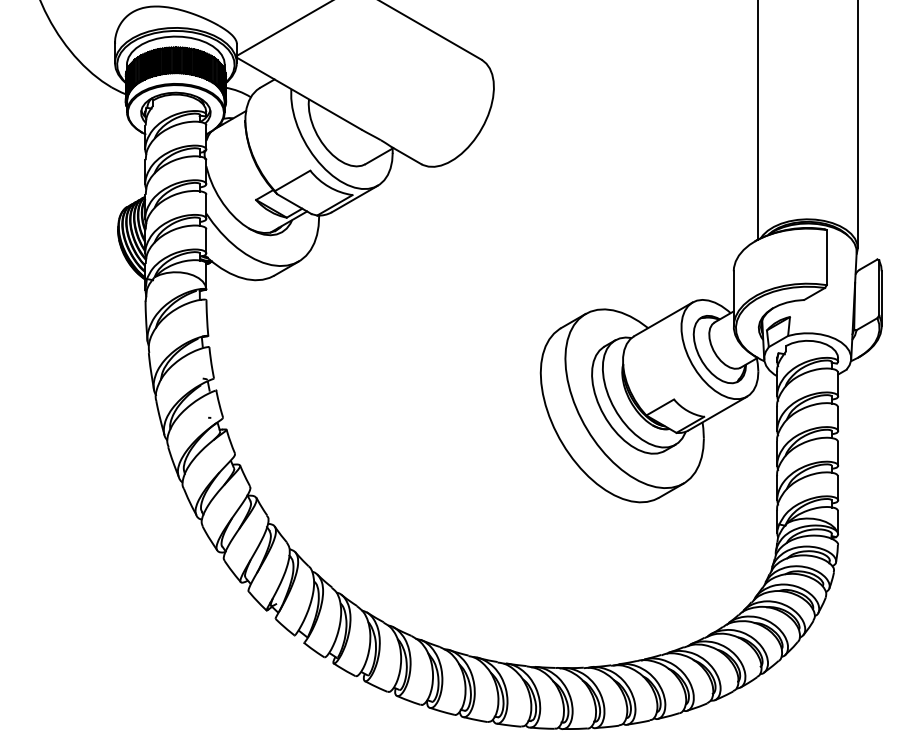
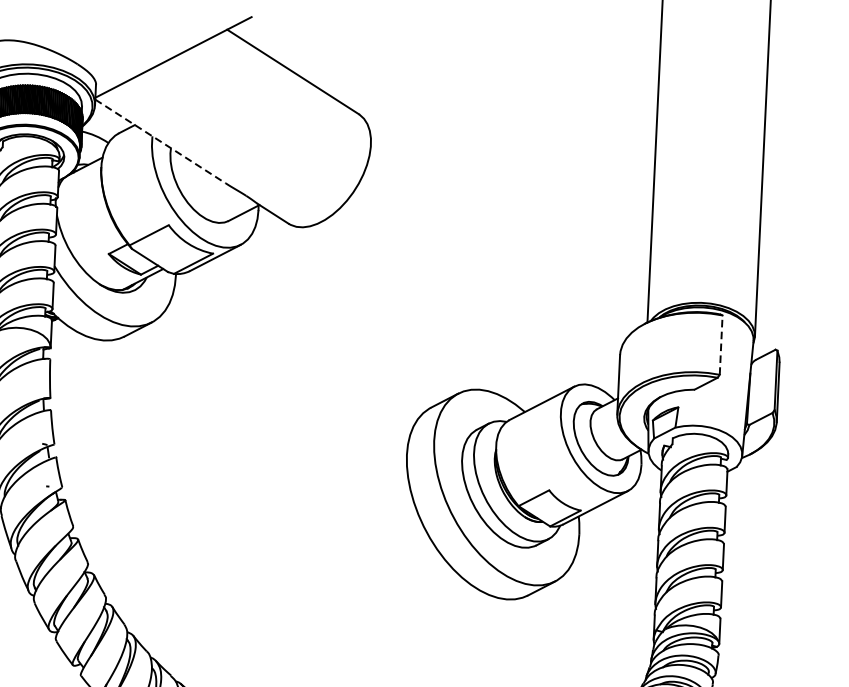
line: (299, 93) -> (161, 141), solid -> dashed
line: (826, 257) -> (720, 345), solid -> dashed

